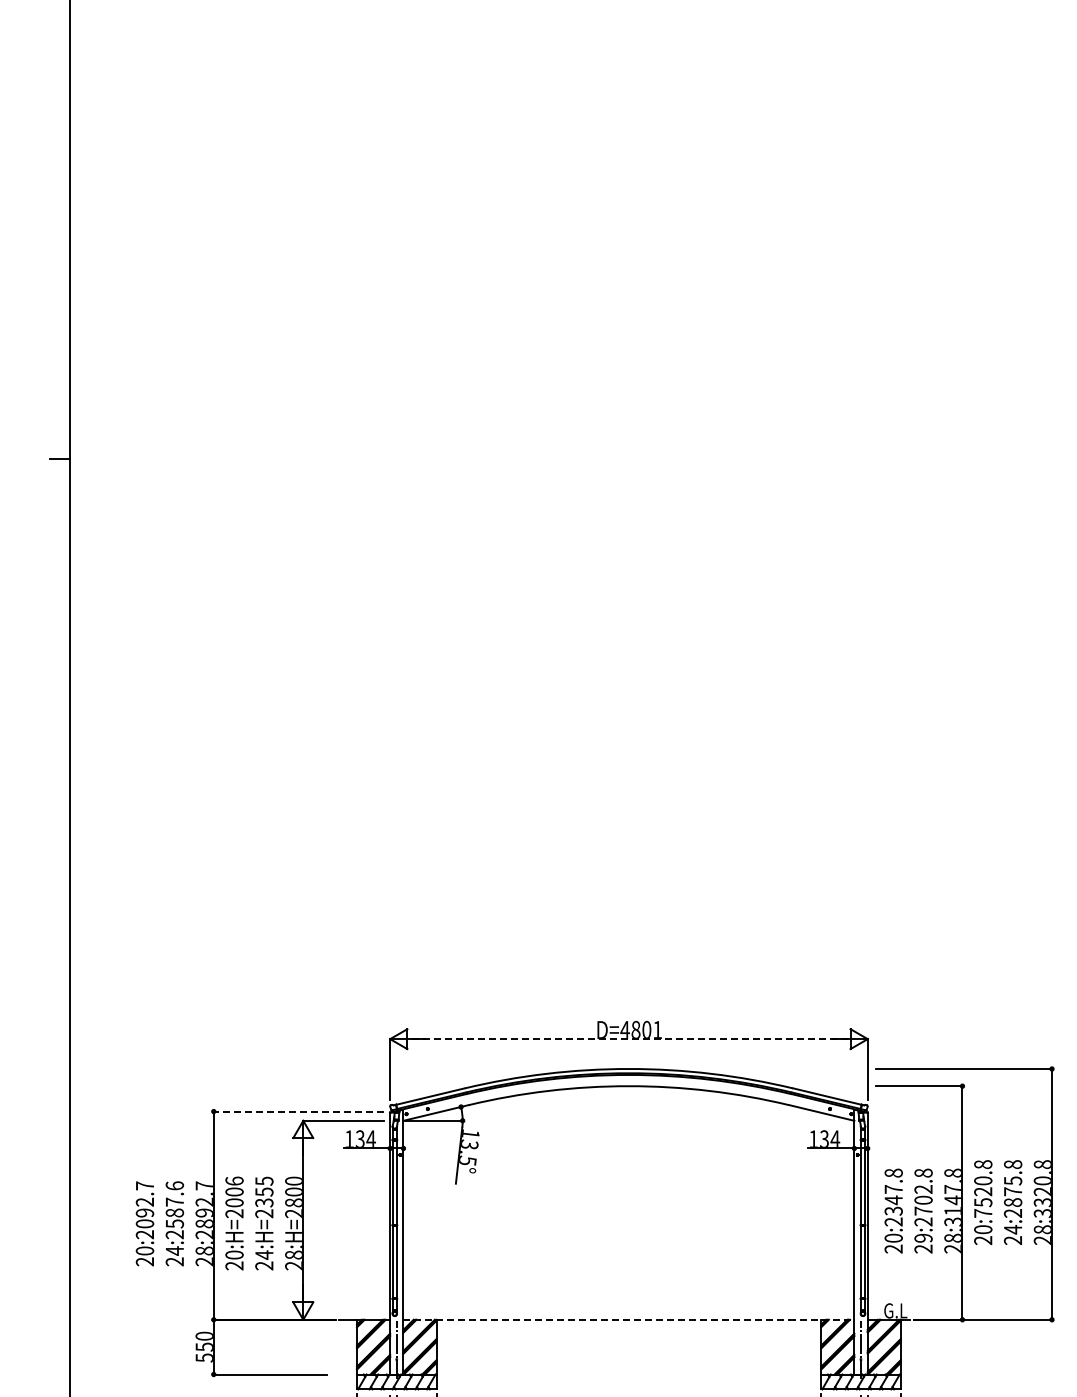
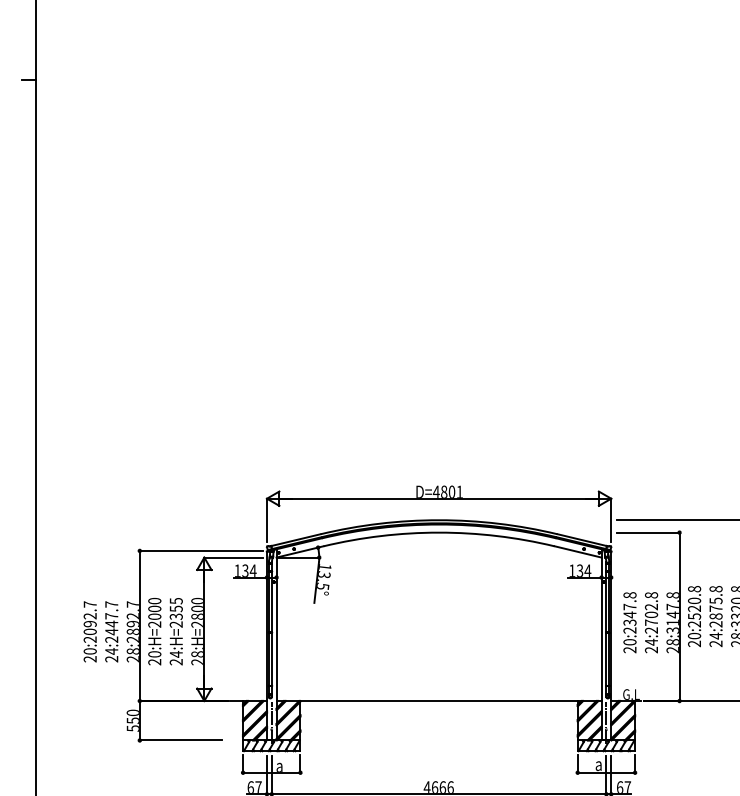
line: (628, 1039) -> (438, 498), dashed -> solid
line: (298, 1111) -> (200, 550), dashed -> solid
text: (234, 1180) -> (154, 600), 20:H=2006 -> 20:H=2000
text: (174, 1204) -> (111, 617), 24:2587.6 -> 24:2447.7
text: (983, 1213) -> (694, 624), 20:7520.8 -> 20:2520.8
text: (923, 1238) -> (651, 642), 29:2702.8 -> 24:2702.8
line: (629, 1319) -> (439, 700), dashed -> solid

